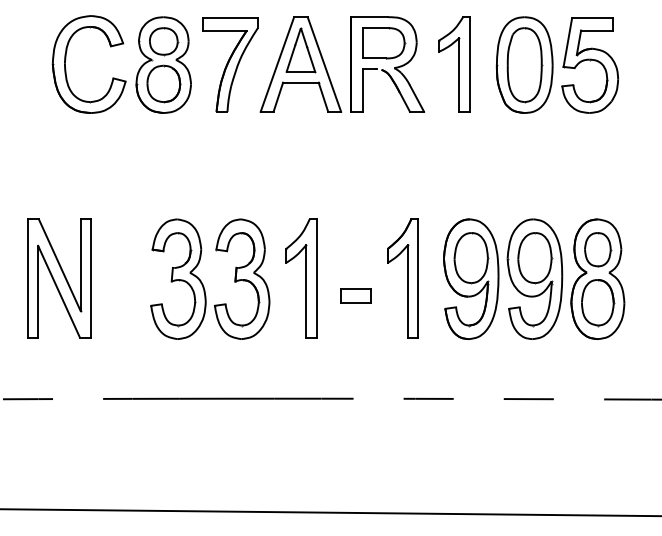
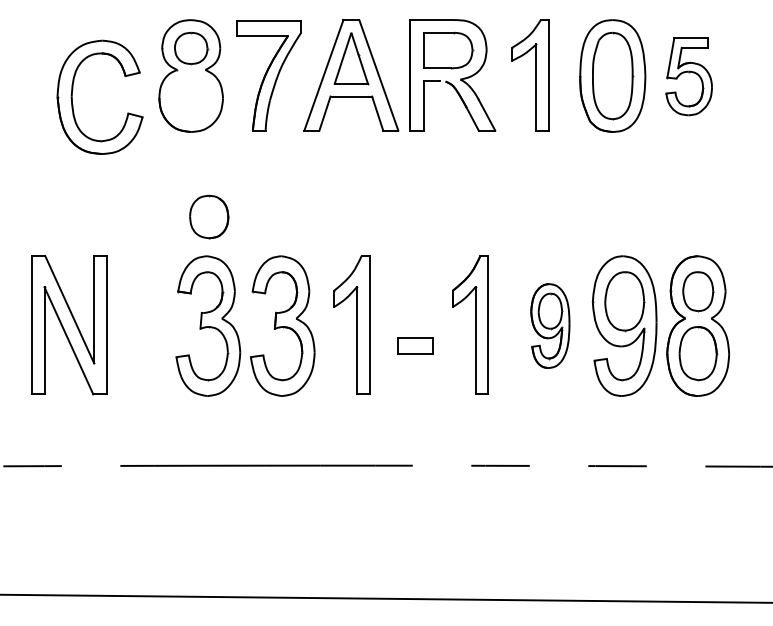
part: (66, 57) -> (73, 89), moved
part: (589, 65) -> (688, 76), size x0.7
part: (164, 83) -> (209, 216), moved
part: (471, 278) -> (550, 325), size x0.6

